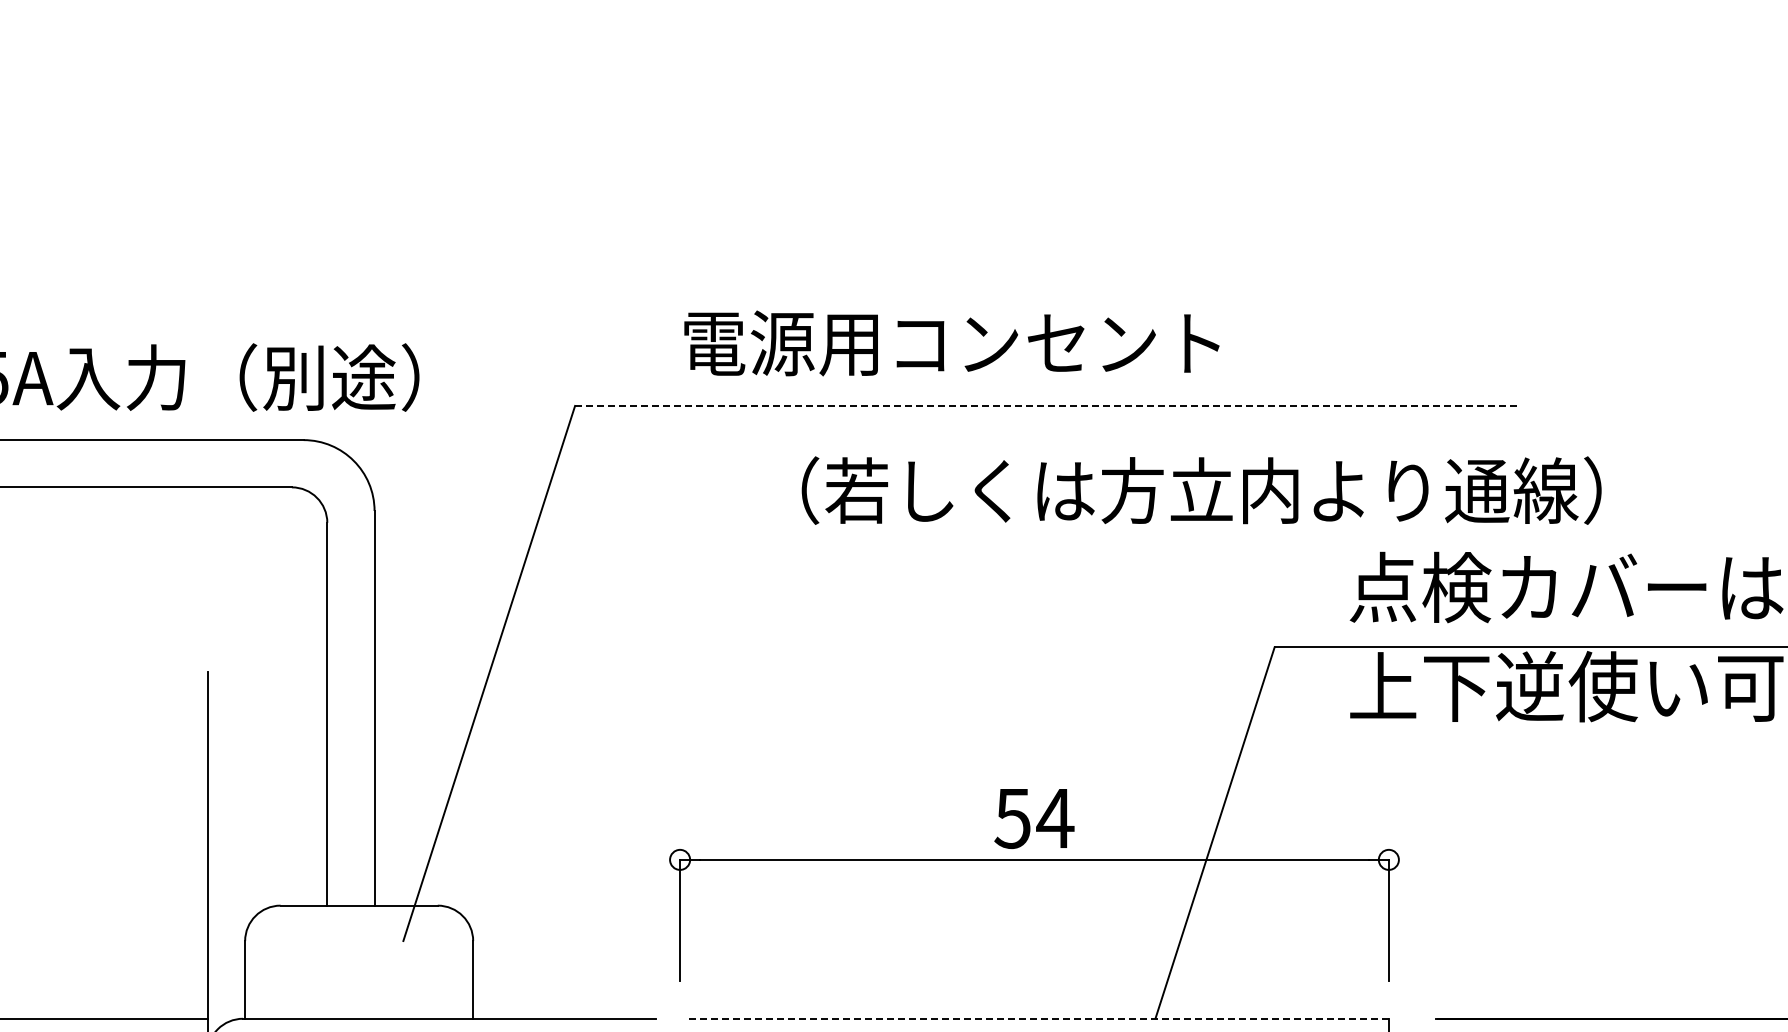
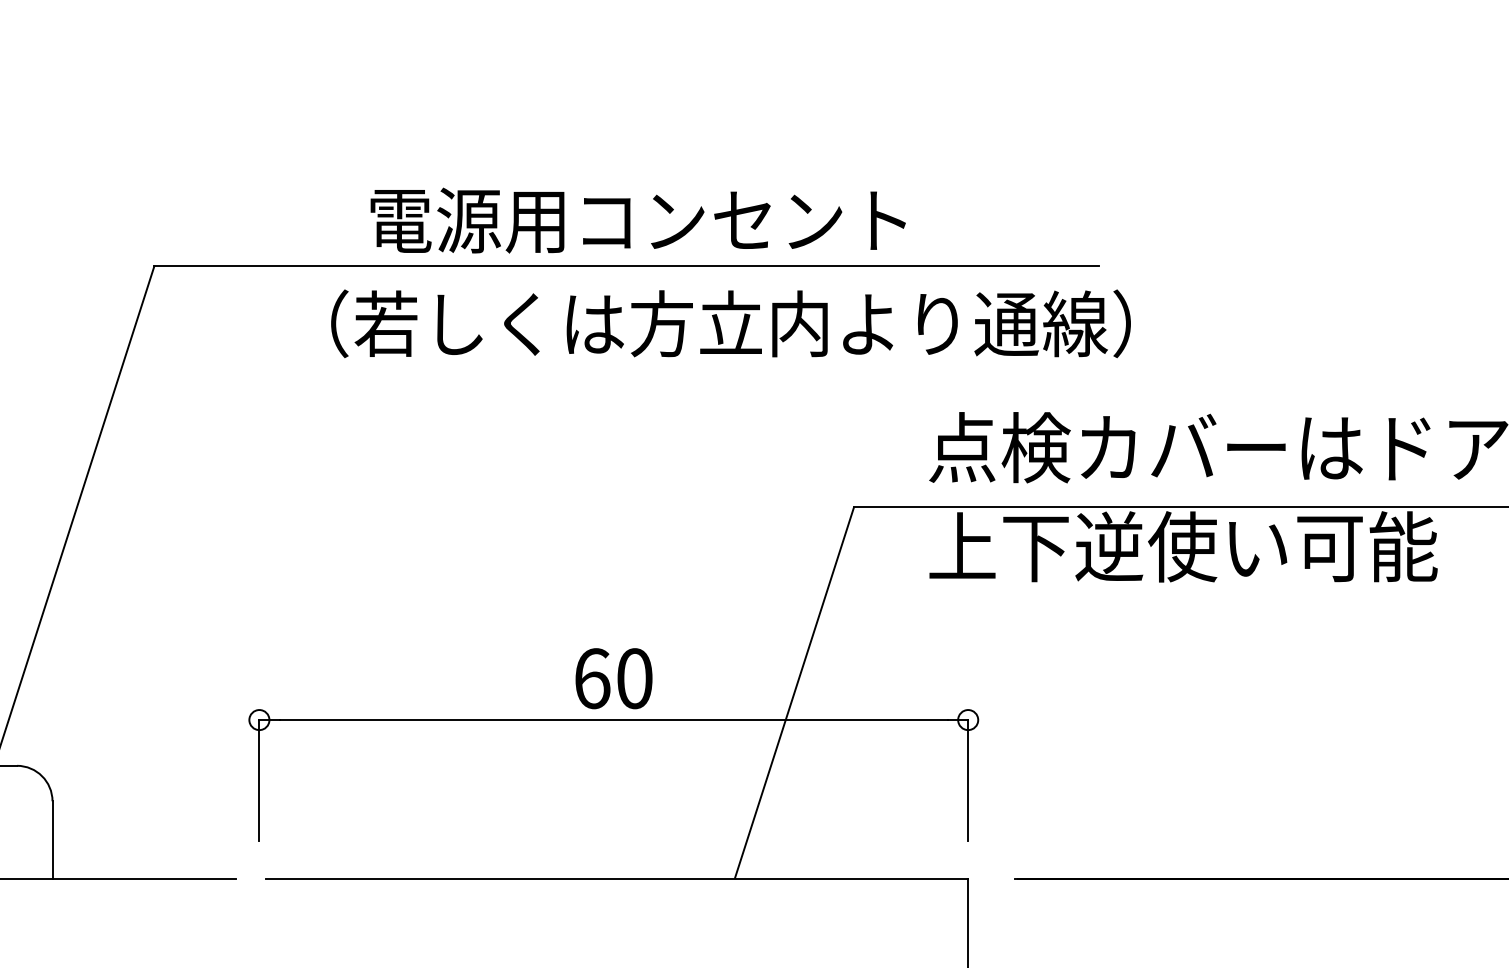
text: (951, 343) -> (637, 220), moved
line: (1047, 405) -> (626, 265), dashed -> solid
text: (1201, 490) -> (730, 323), moved
text: (1034, 818) -> (613, 678), 54 -> 60
line: (1038, 1018) -> (617, 878), dashed -> solid

